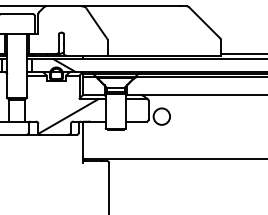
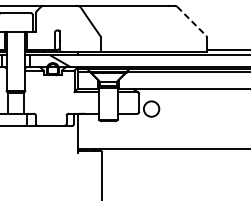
line: (204, 22) -> (191, 20), solid -> dashed
hatch: (68, 115) -> (64, 107), removed

